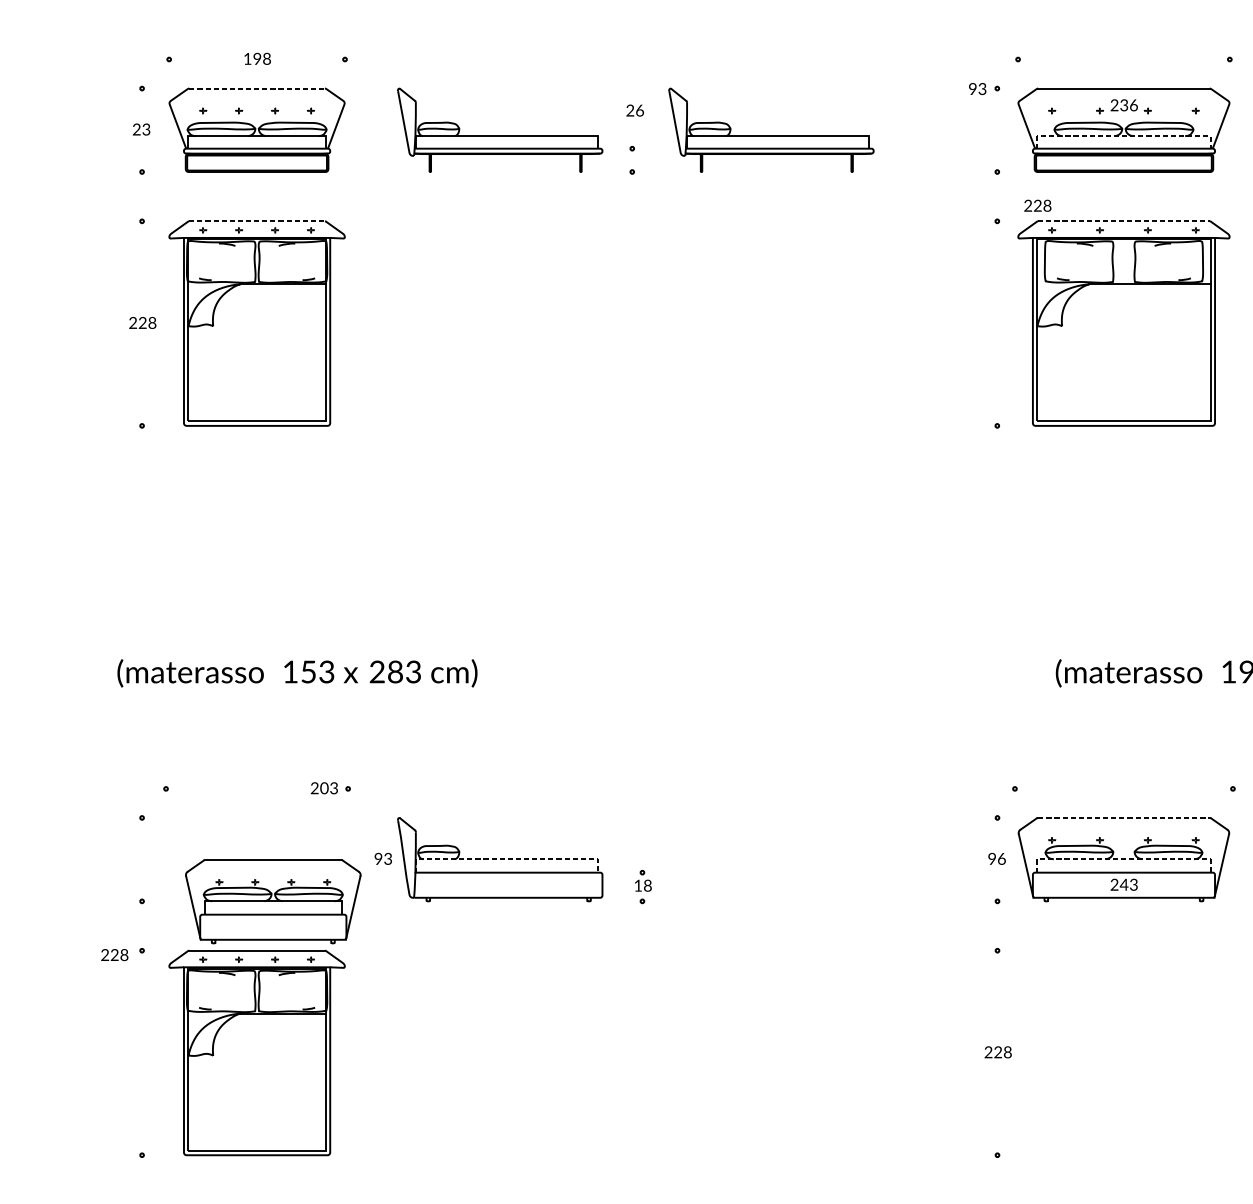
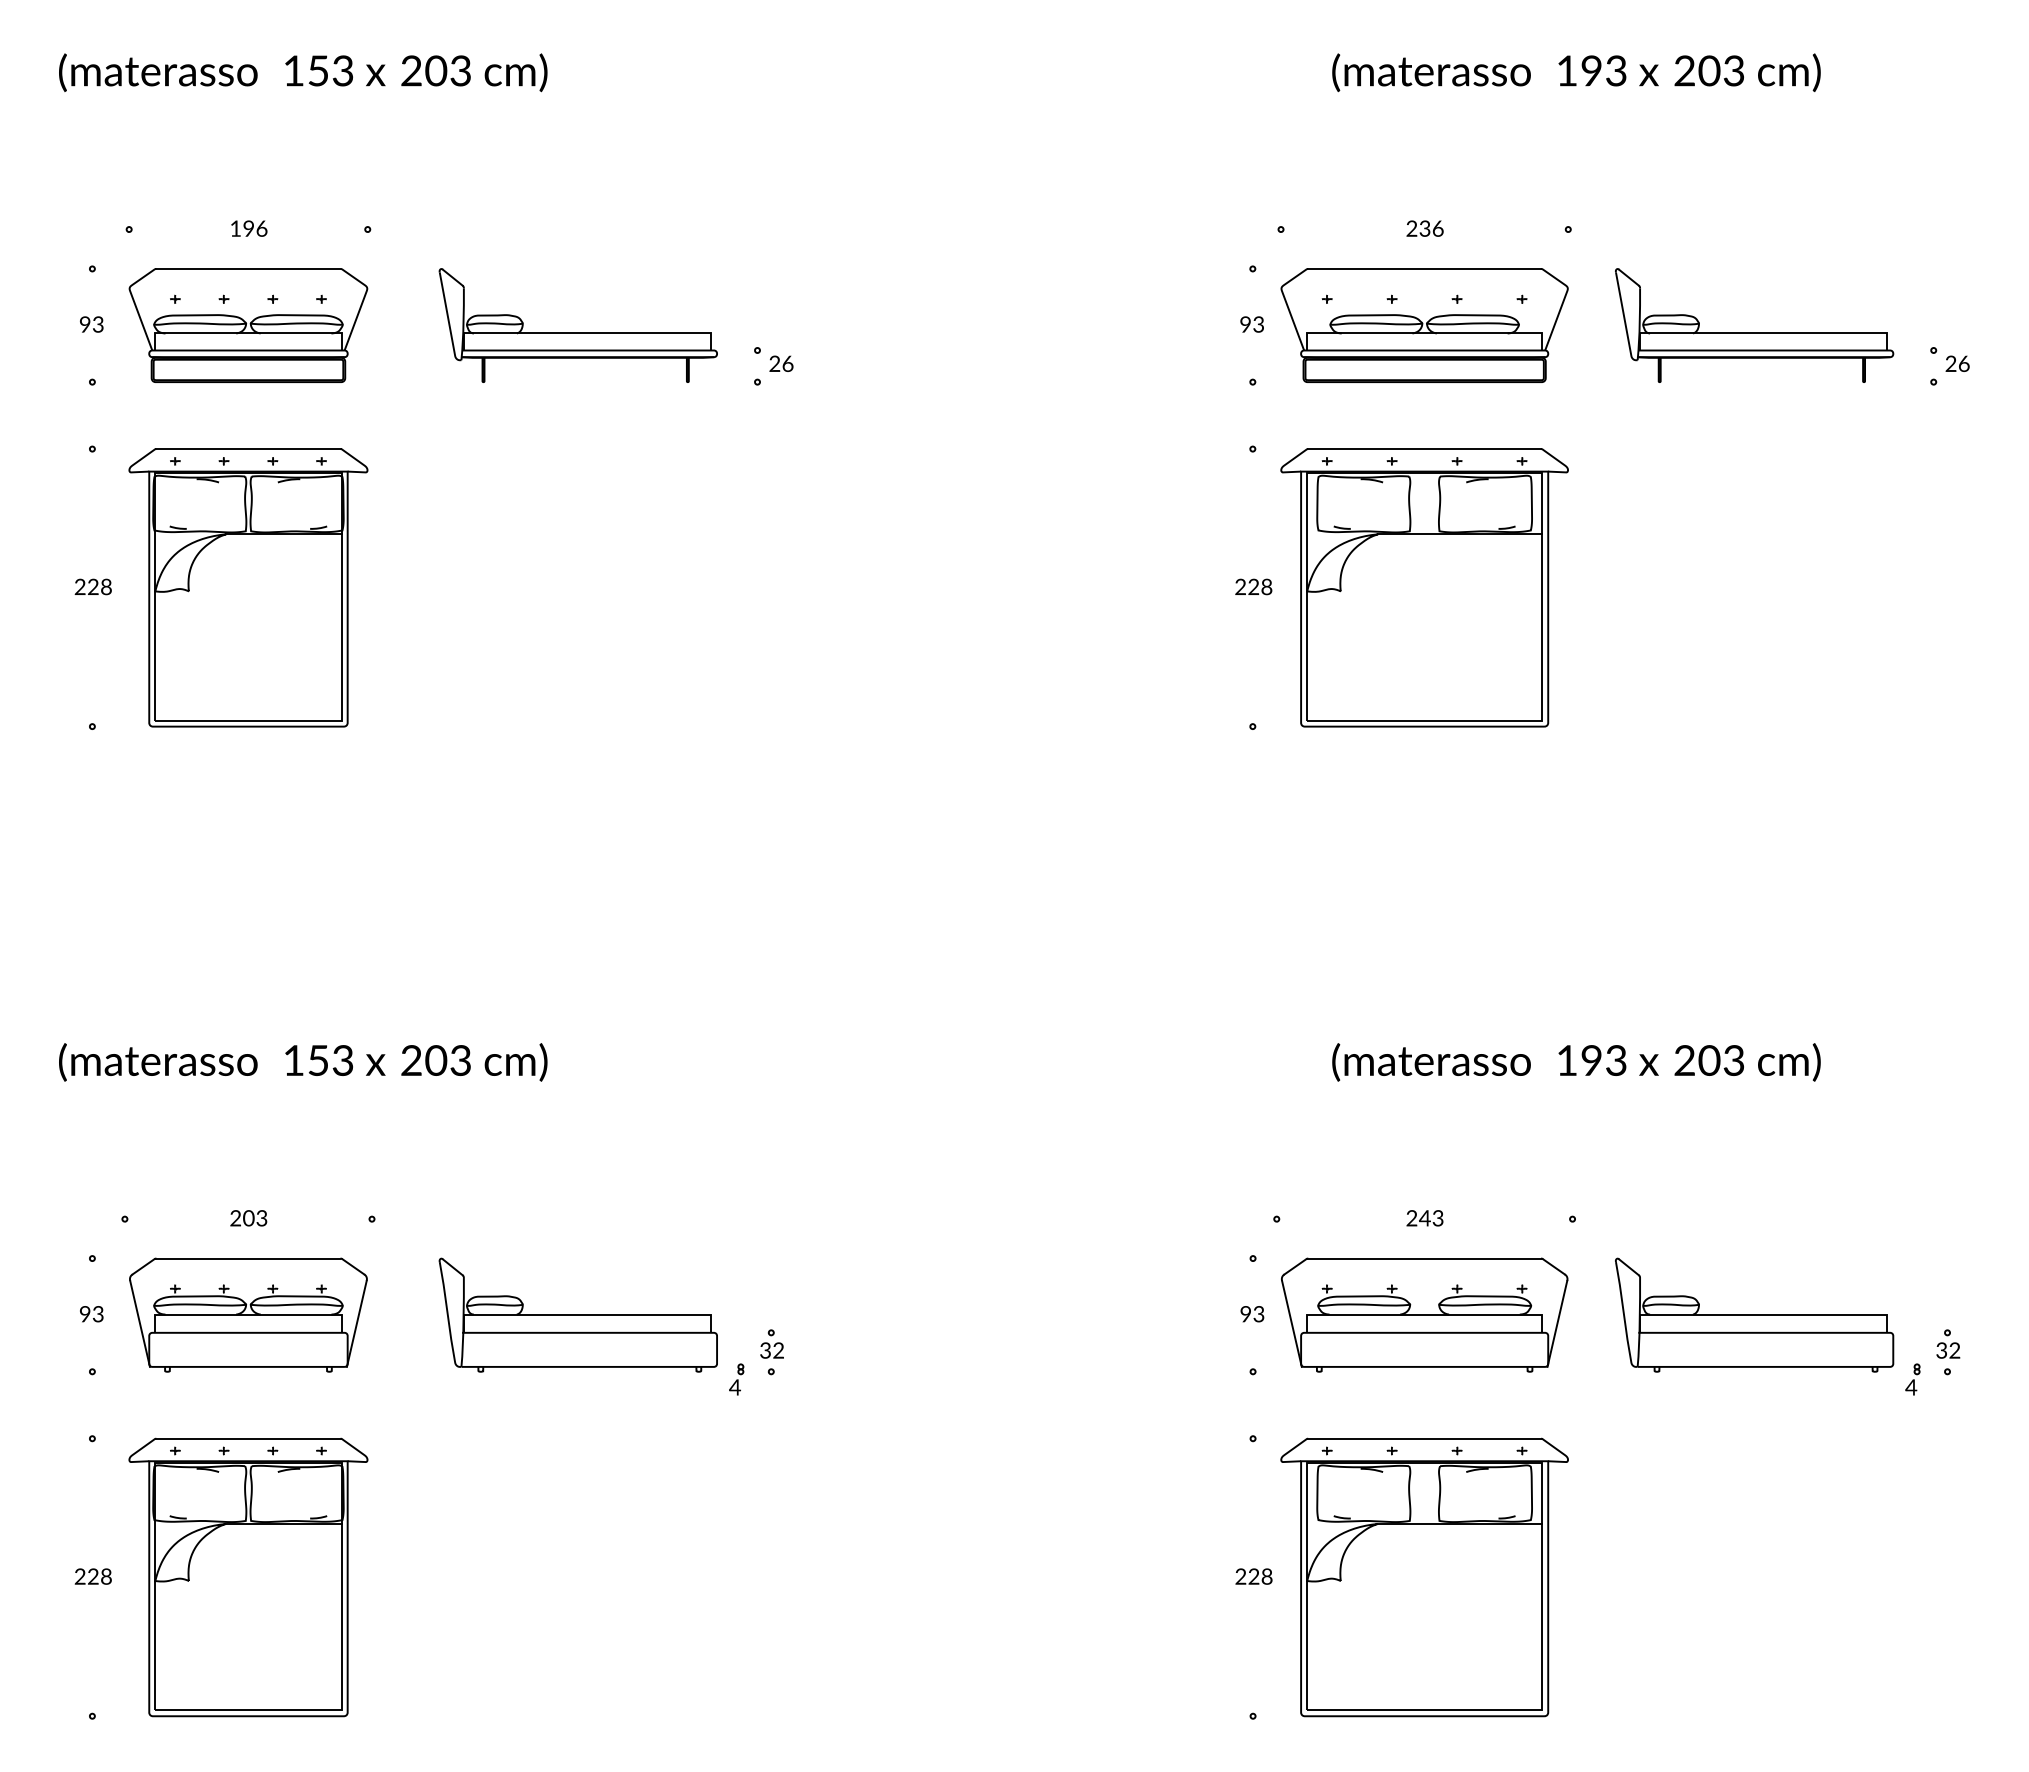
text: (266, 58) -> (261, 228), 198 -> 196
line: (257, 88) -> (248, 268), dashed -> solid
text: (977, 88) -> (1251, 324), moved
text: (1123, 105) -> (1424, 228), moved
text: (635, 110) -> (781, 363), moved
text: (136, 129) -> (84, 324), 23 -> 93
part: (770, 135) -> (945, 332), removed
line: (1124, 136) -> (1425, 333), dashed -> solid
text: (1037, 205) -> (1253, 586), moved
line: (257, 221) -> (248, 449), dashed -> solid
line: (1124, 221) -> (1425, 449), dashed -> solid
text: (395, 671) -> (436, 1060), 283 -> 203
text: (324, 788) -> (248, 1218), moved
line: (1124, 817) -> (1425, 1258), dashed -> solid
text: (1001, 858) -> (1258, 1313), 96 -> 93
text: (383, 859) -> (91, 1314), moved
line: (506, 859) -> (587, 1314), dashed -> solid
line: (1124, 859) -> (1425, 1314), dashed -> solid
text: (1123, 884) -> (1424, 1218), moved
text: (643, 885) -> (772, 1350), 18 -> 32
part: (273, 901) -> (248, 1314), moved
part: (616, 907) -> (736, 1379), added
text: (114, 954) -> (92, 1576), moved
part: (1123, 1052) -> (1424, 1577), added

